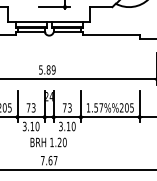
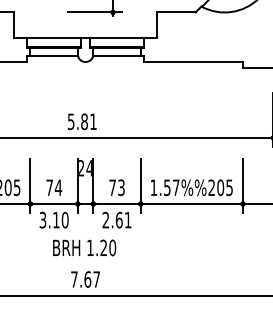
text: (53, 69) -> (93, 120), 5.89 -> 5.81
text: (33, 107) -> (58, 187), 73 -> 74
text: (67, 126) -> (117, 220), 3.10 -> 2.61

